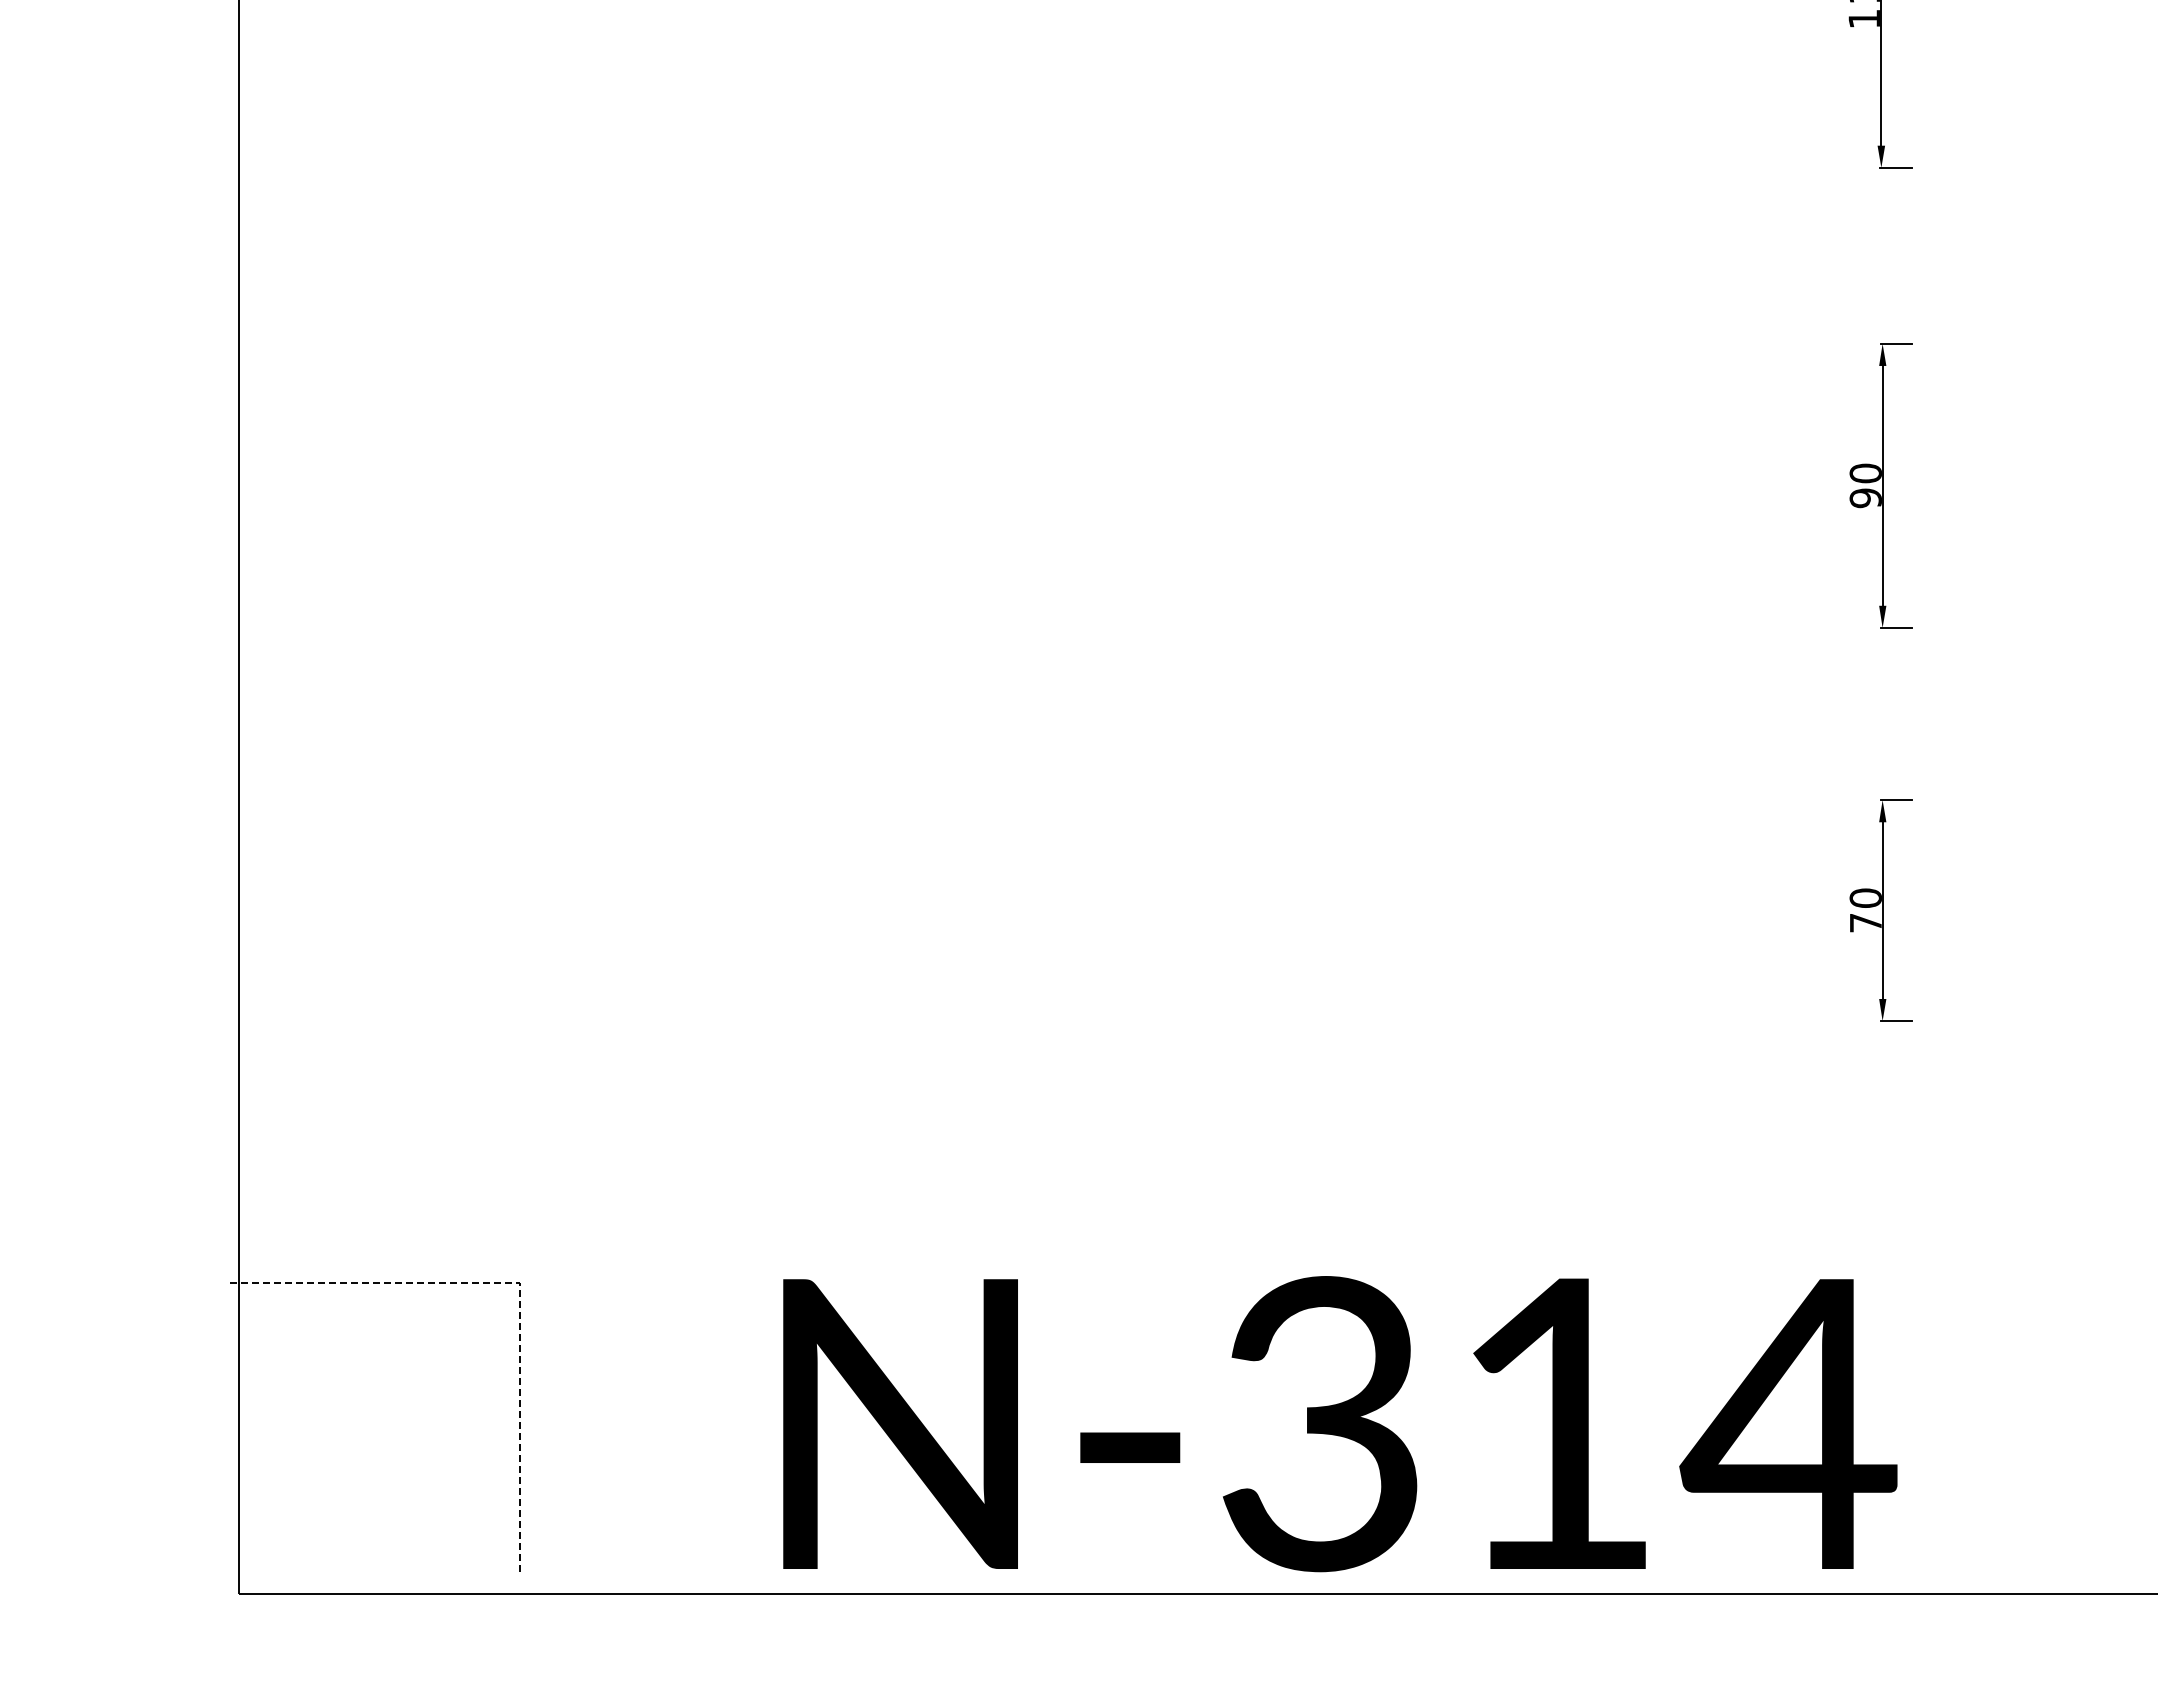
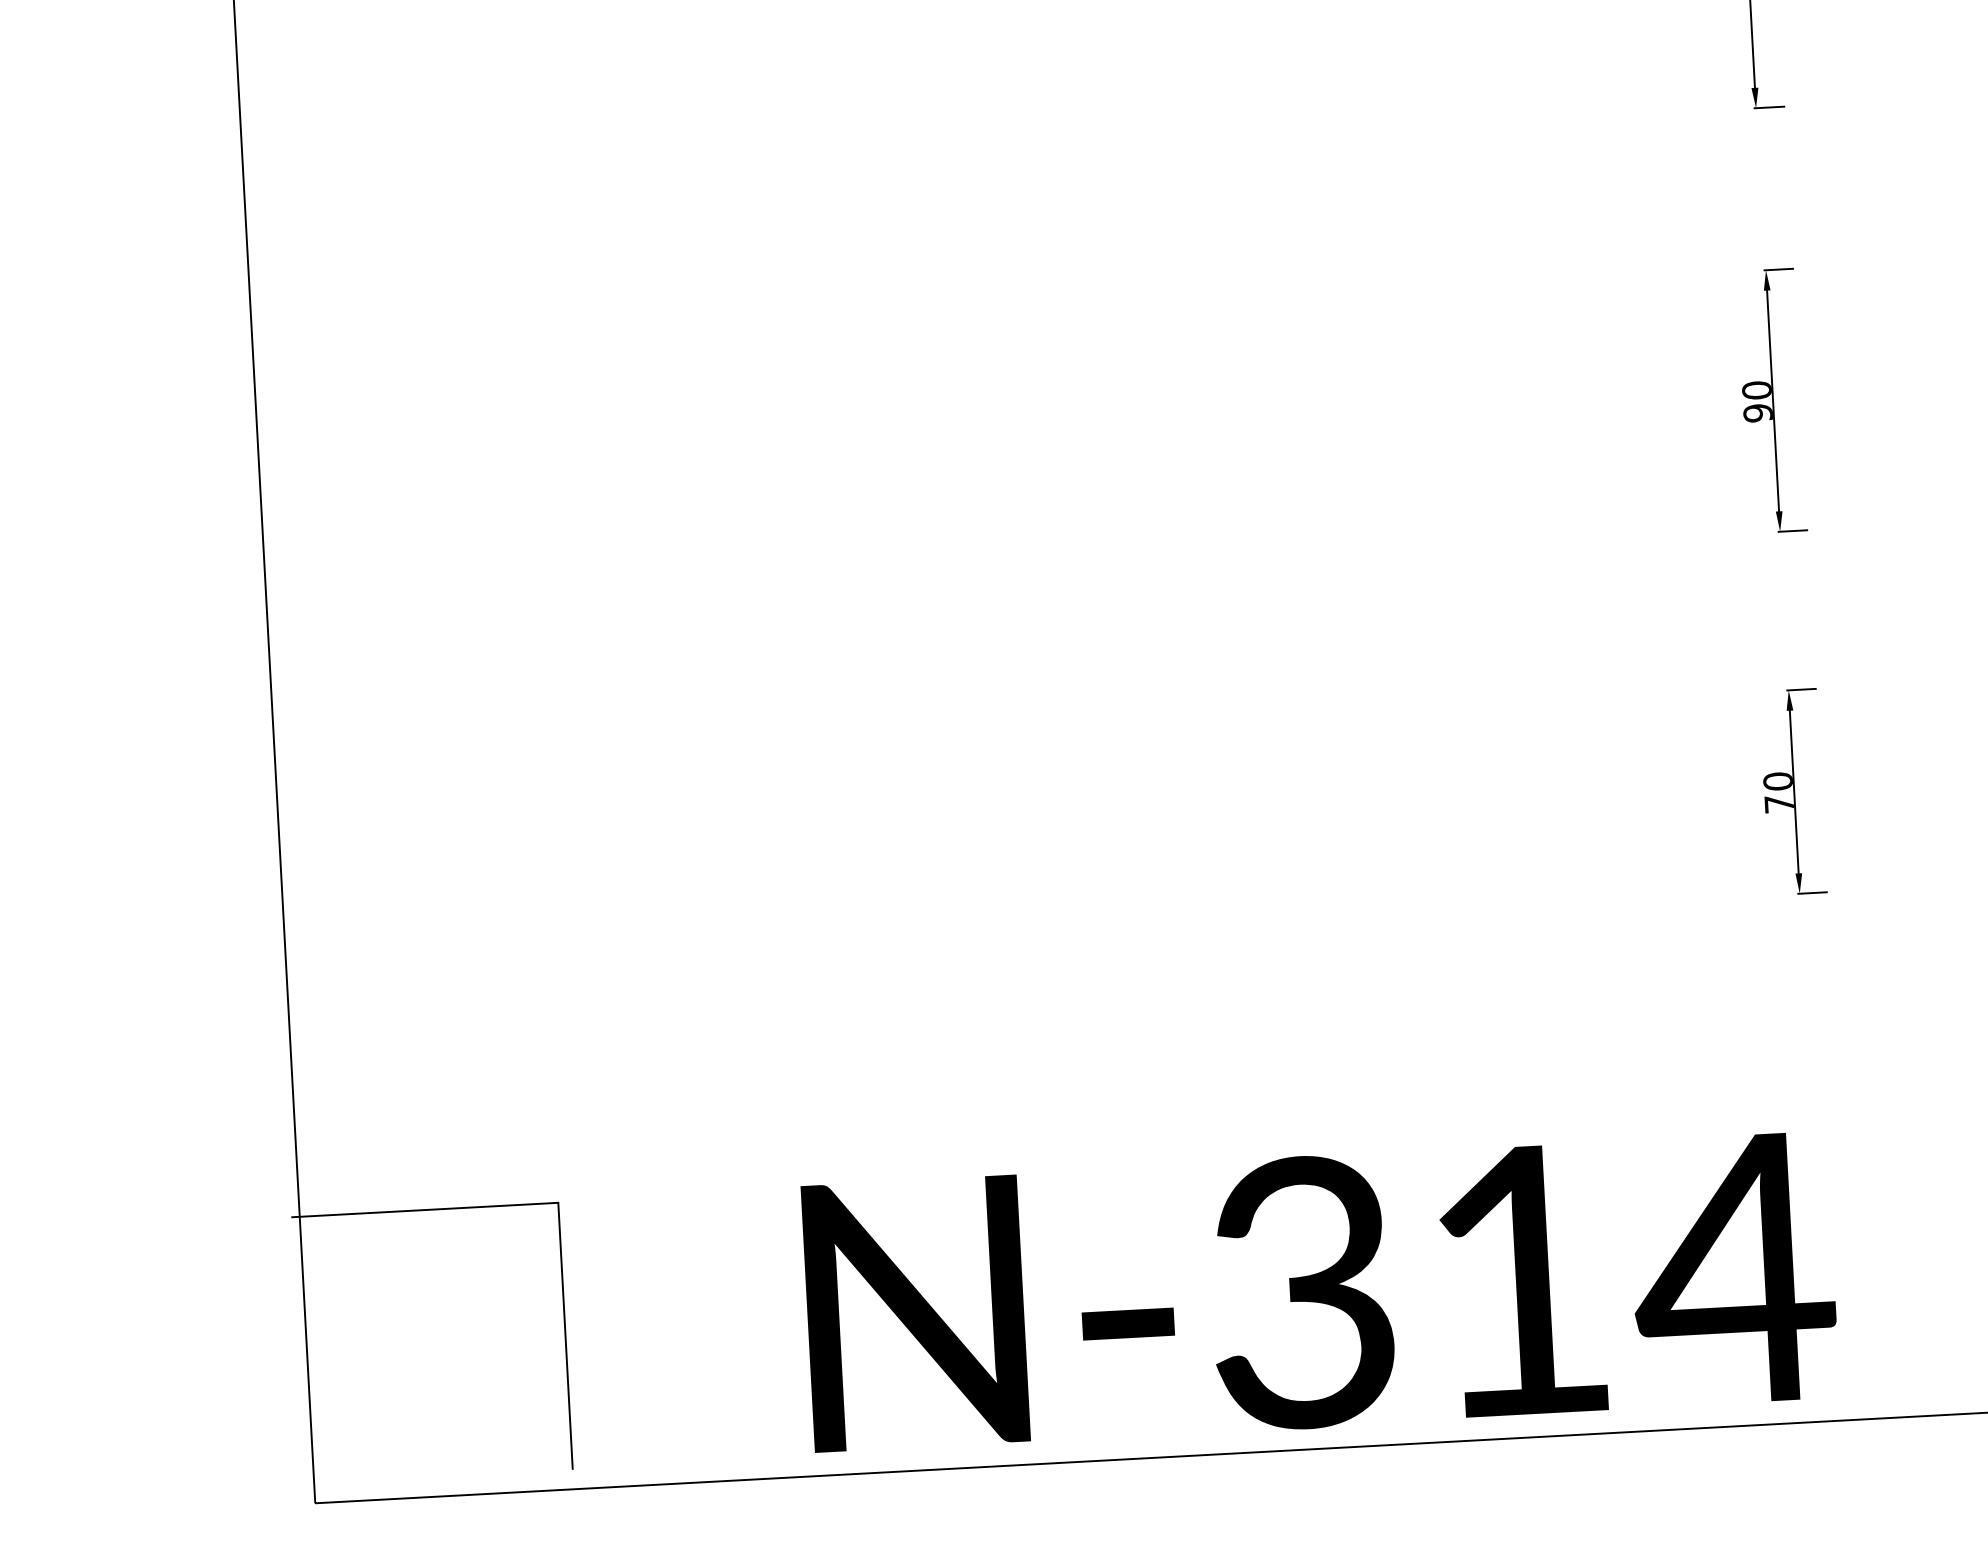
line: (519, 1283) -> (557, 1203), dashed -> solid

